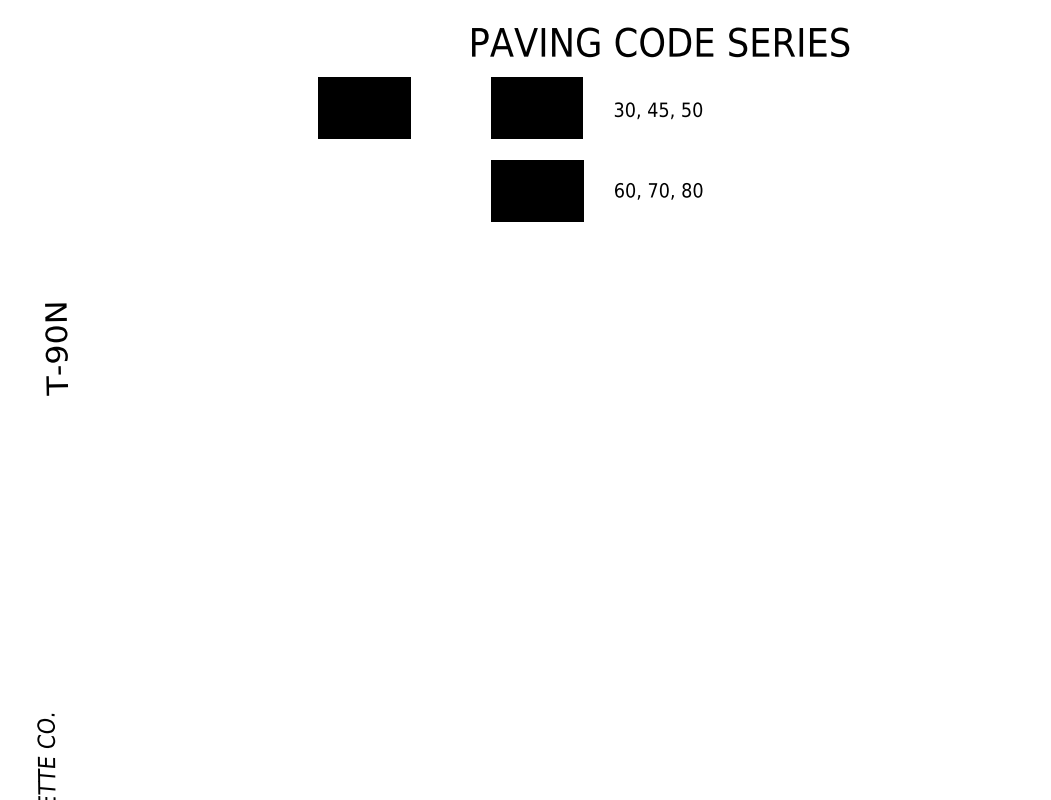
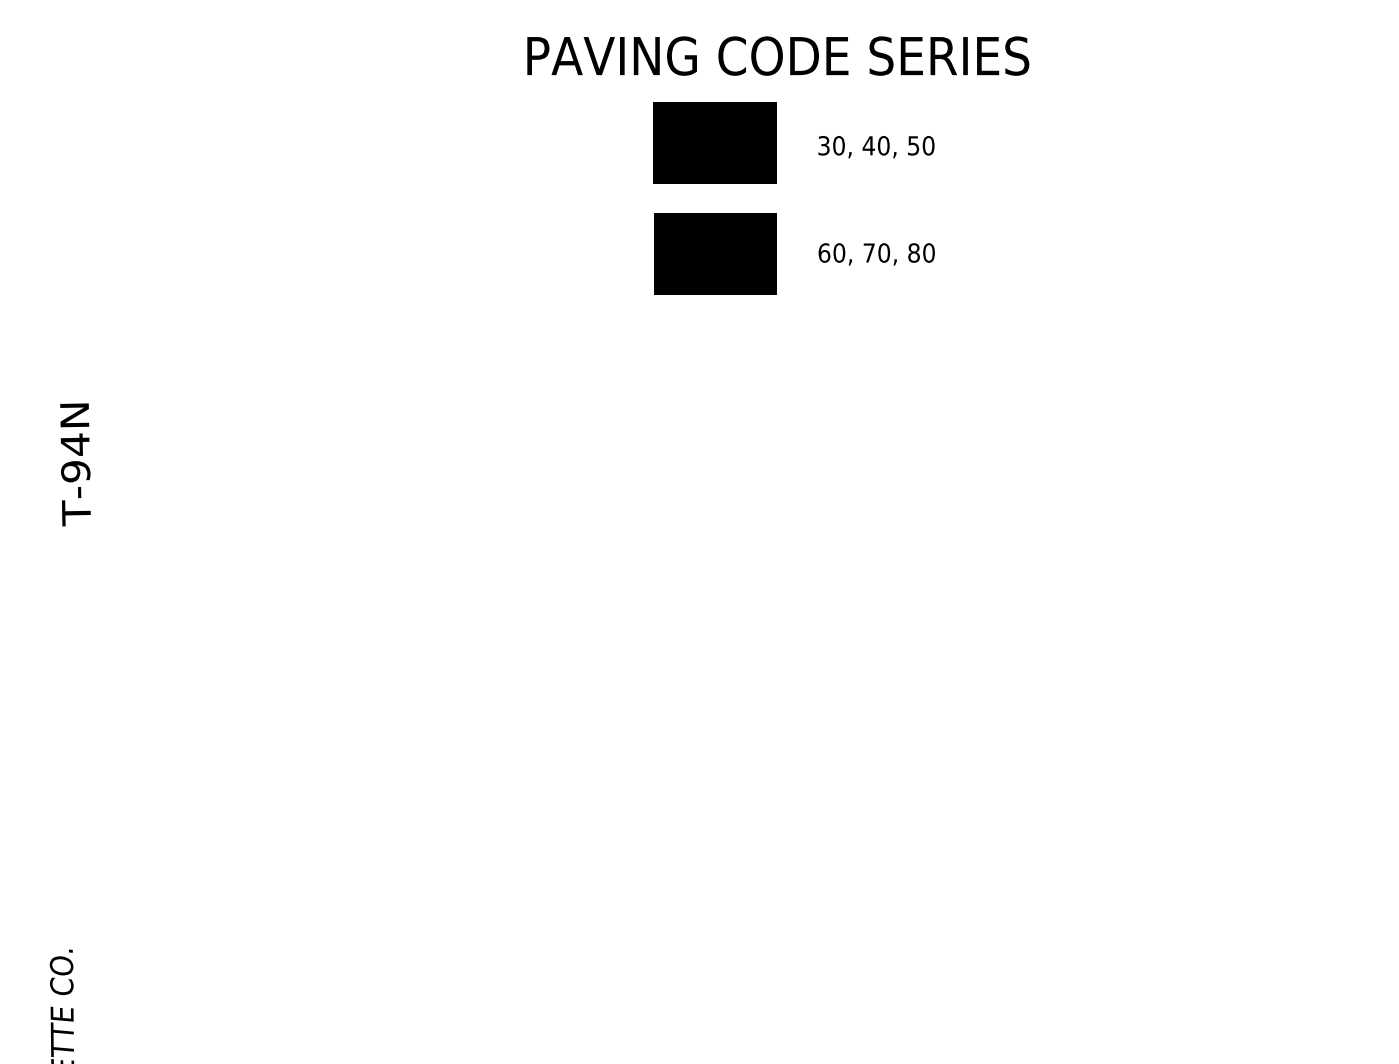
text: (660, 41) -> (778, 55), moved
part: (363, 107) -> (484, 142), removed
text: (663, 109) -> (883, 145), 45, -> 40,
text: (55, 334) -> (74, 444), T-90N -> T-94N

